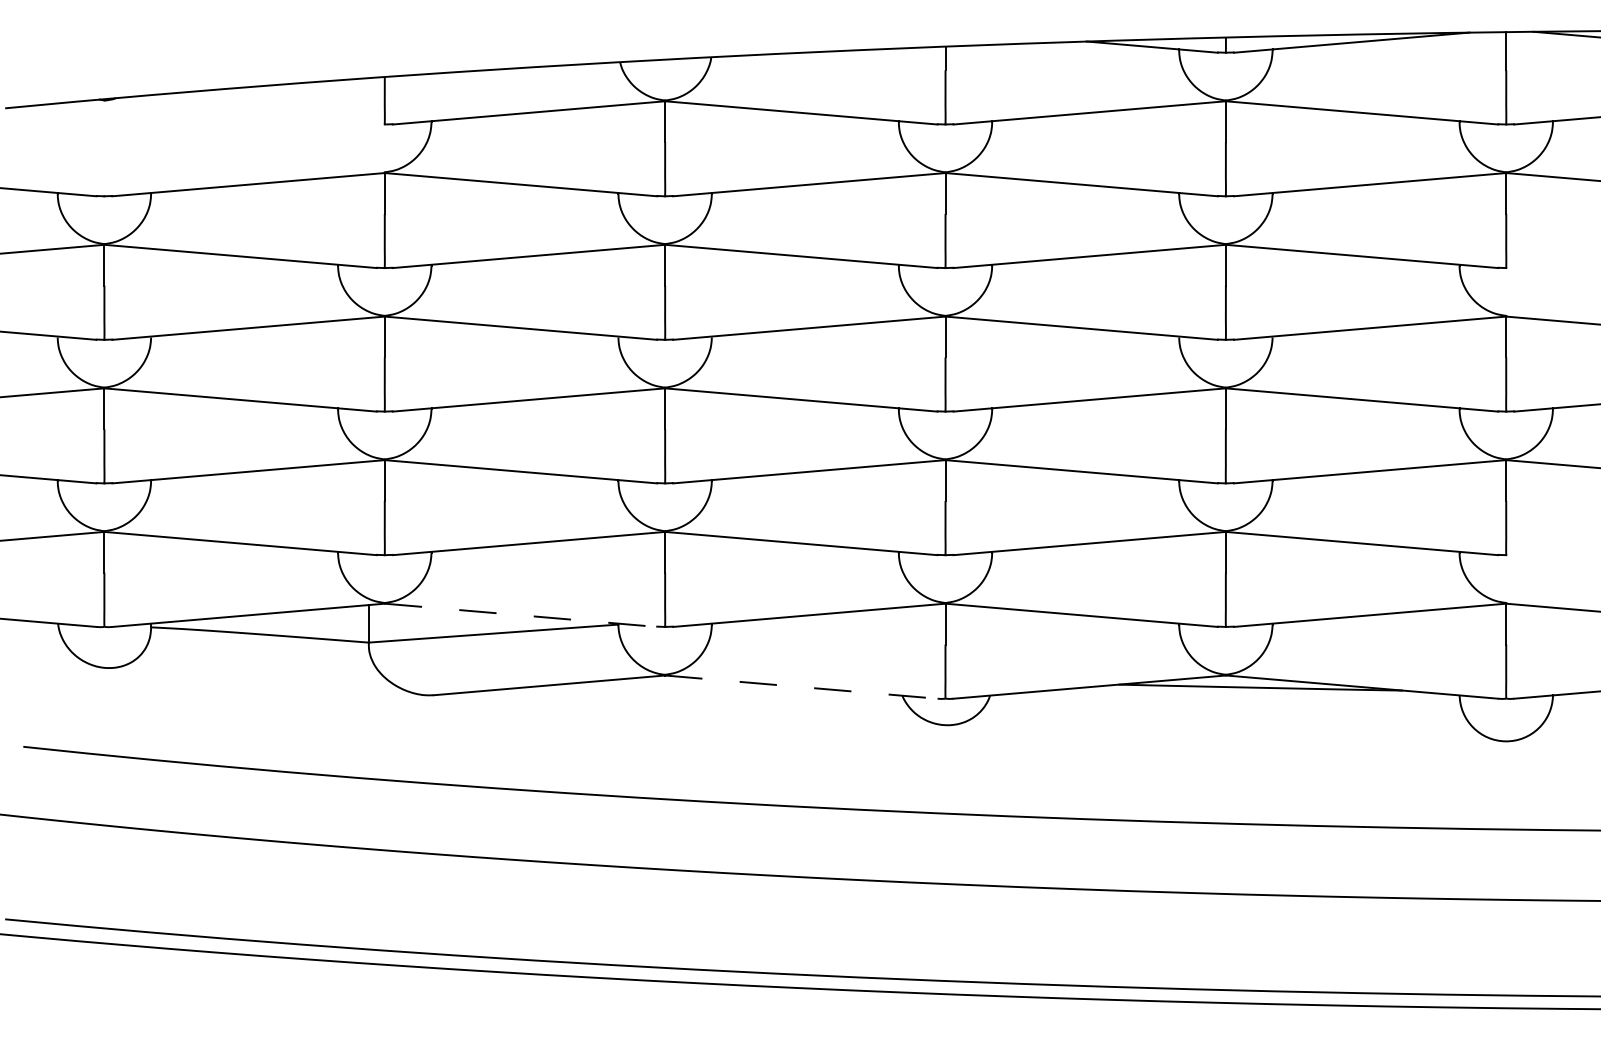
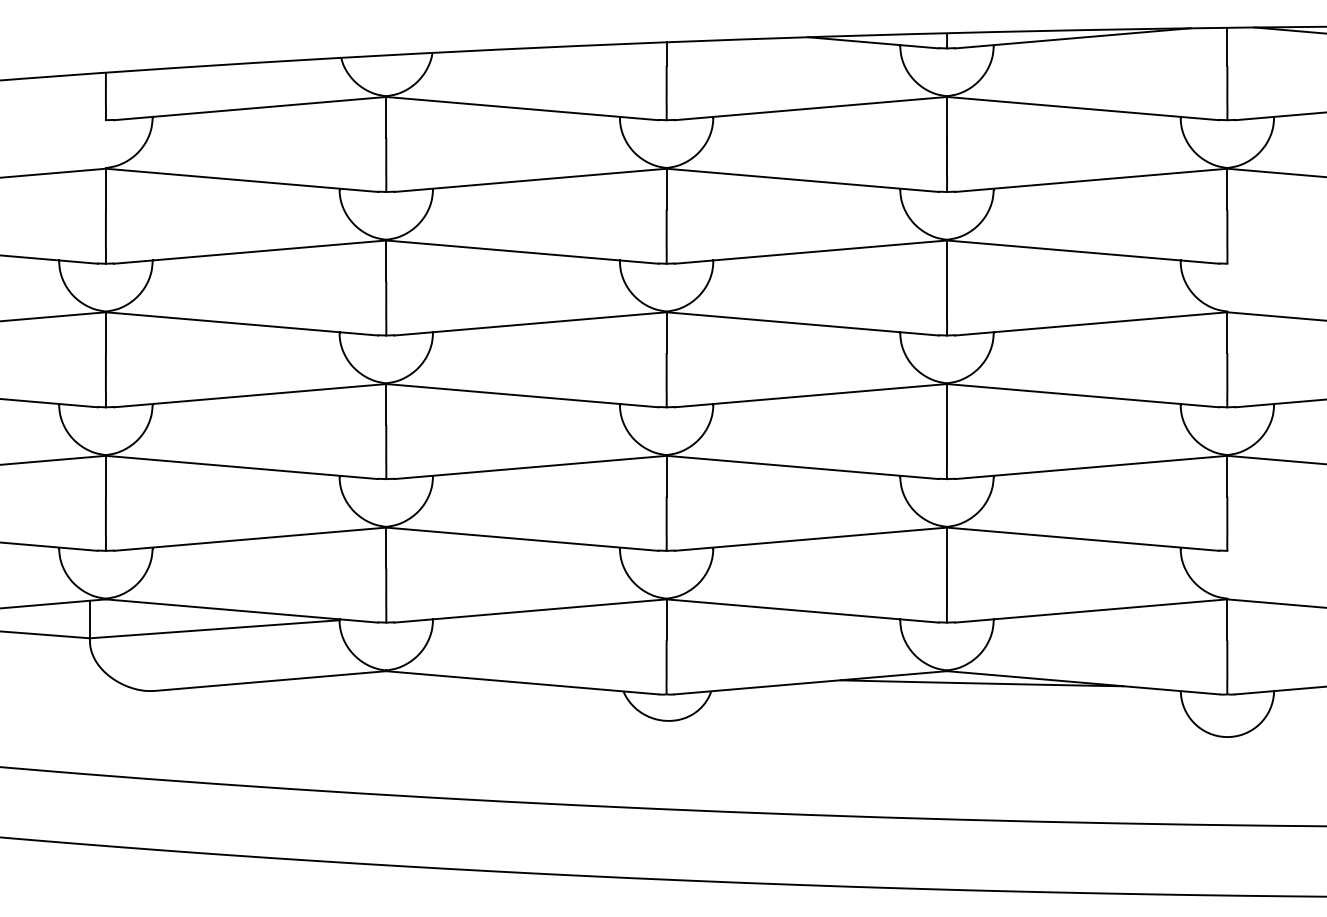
line: (520, 615) -> (241, 611), dashed -> solid
line: (801, 687) -> (522, 683), dashed -> solid

